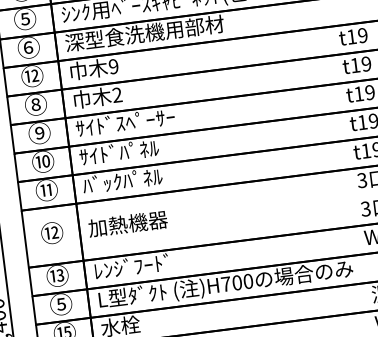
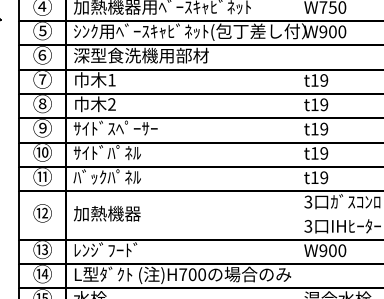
text: (113, 65) -> (111, 79), 9 -> 1
text: (30, 76) -> (41, 79), ⑫ -> ⑦
text: (60, 303) -> (42, 273), ⑤ -> ⑭

